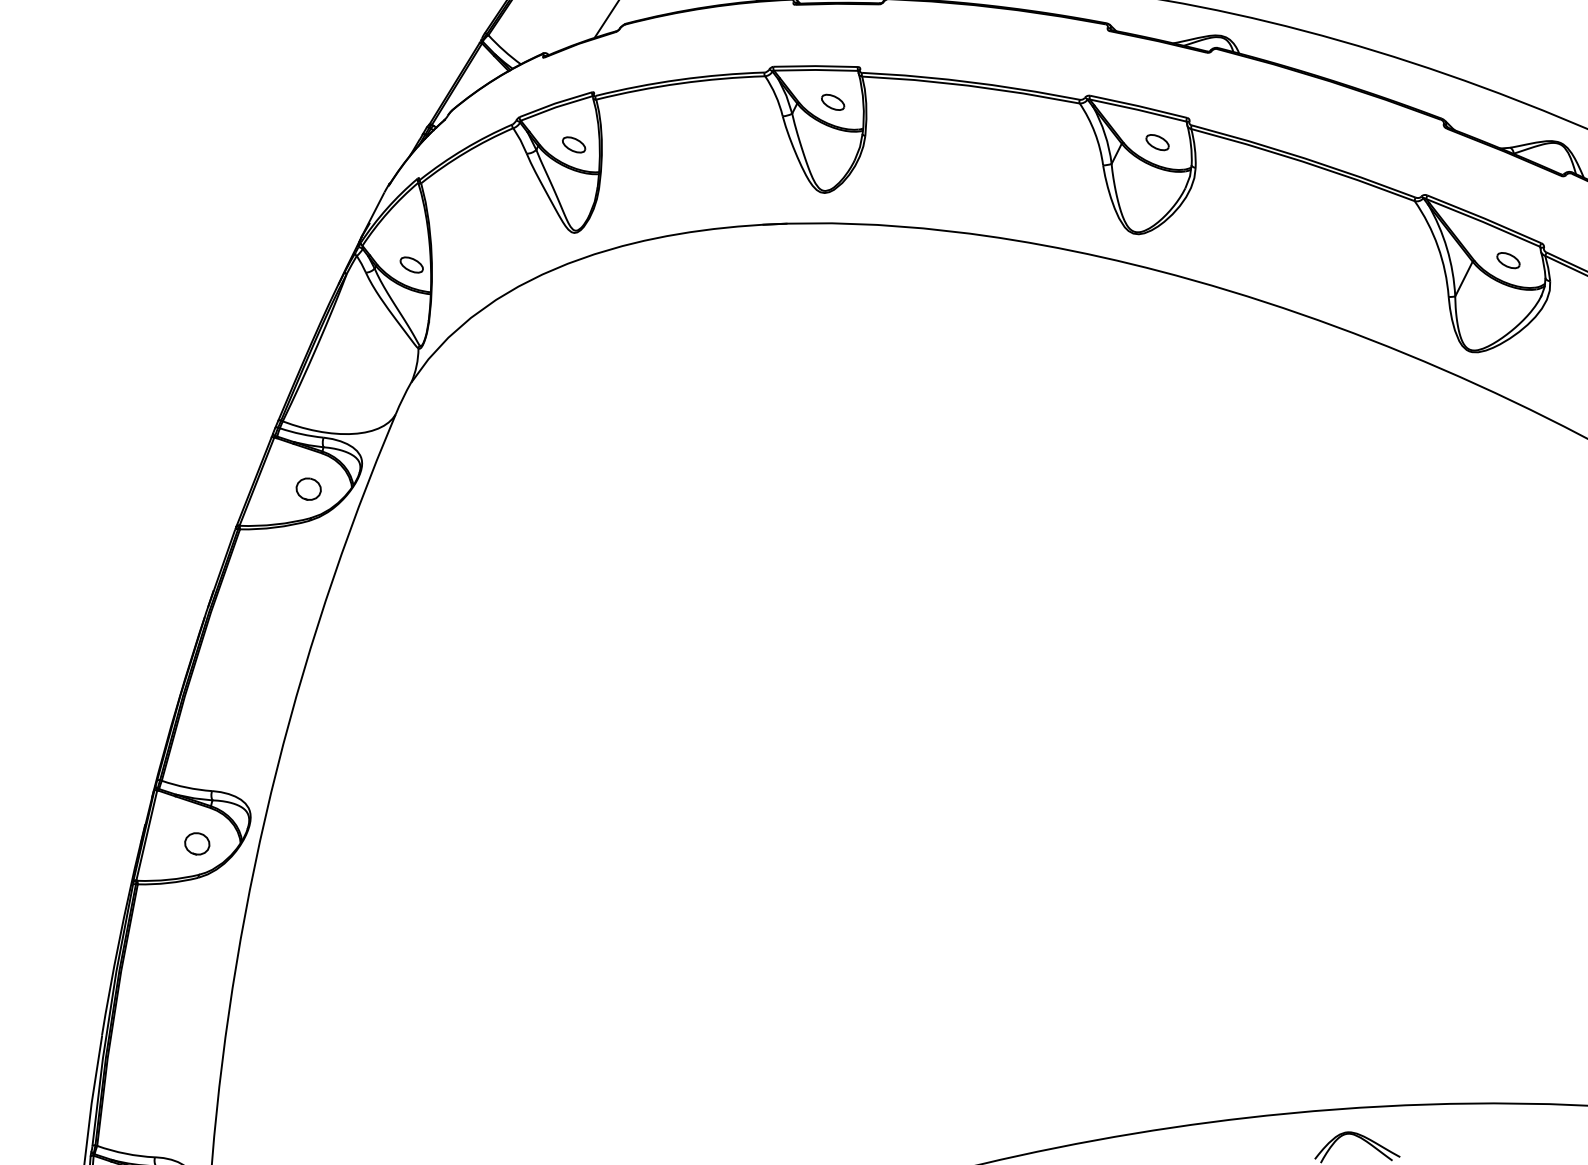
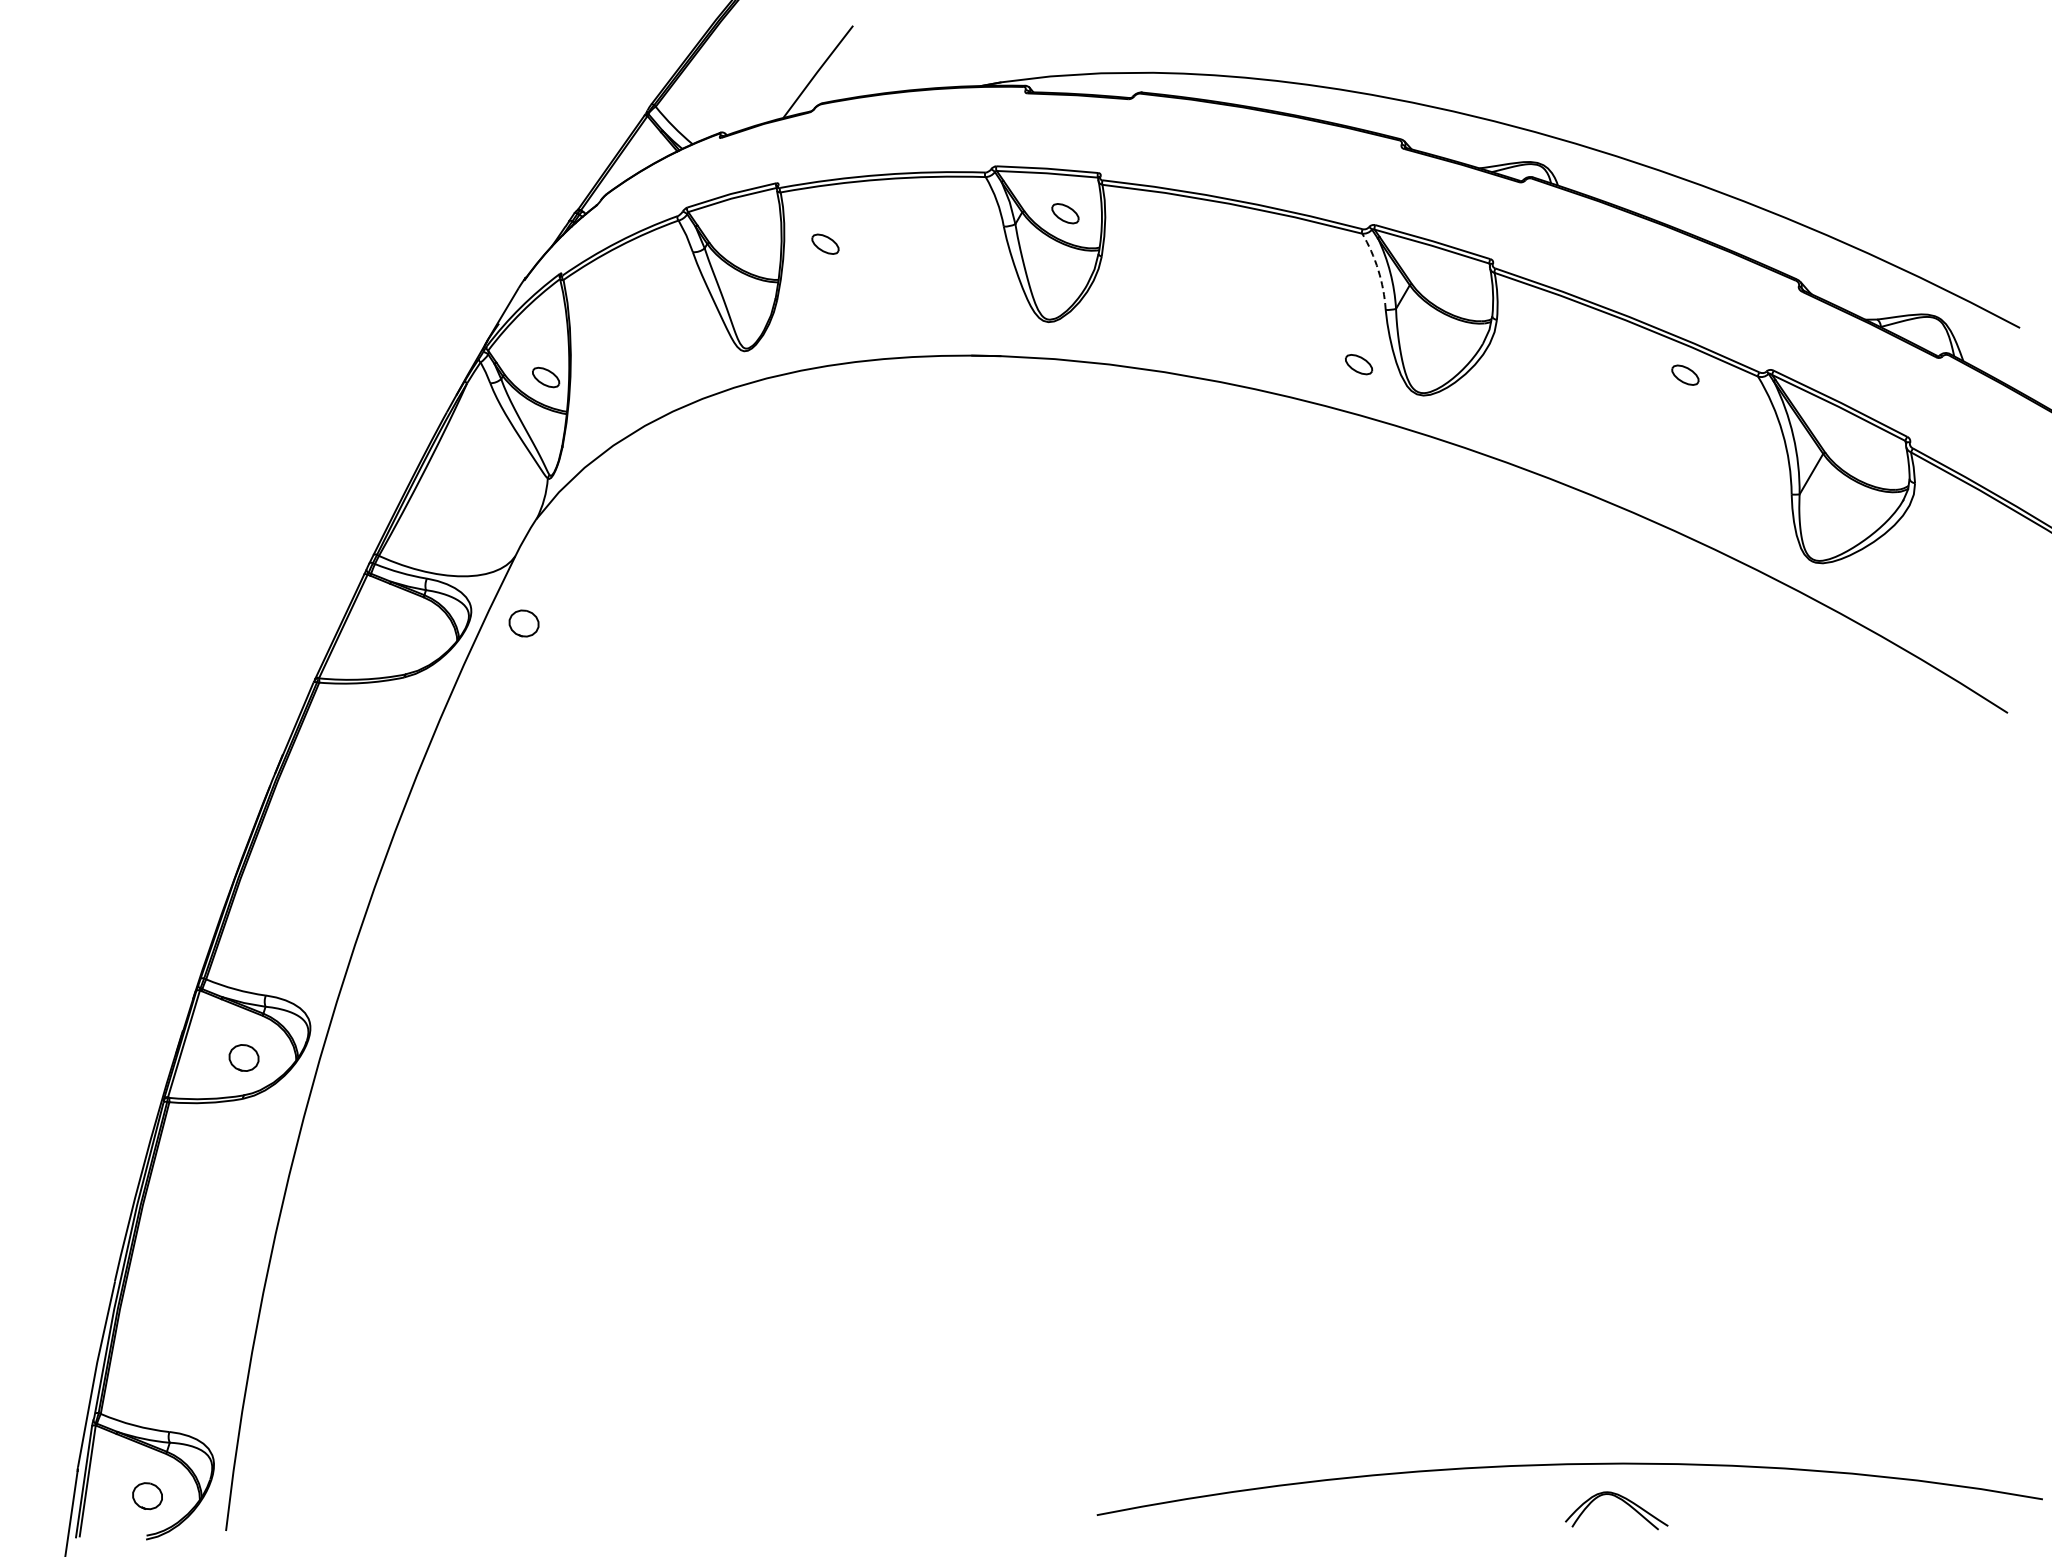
arc: (1095, 133) -> (1378, 270), solid -> dashed
part: (1157, 142) -> (1359, 364), moved
part: (574, 144) -> (825, 243), moved
part: (1508, 259) -> (1685, 374), moved
part: (308, 489) -> (523, 623), moved

